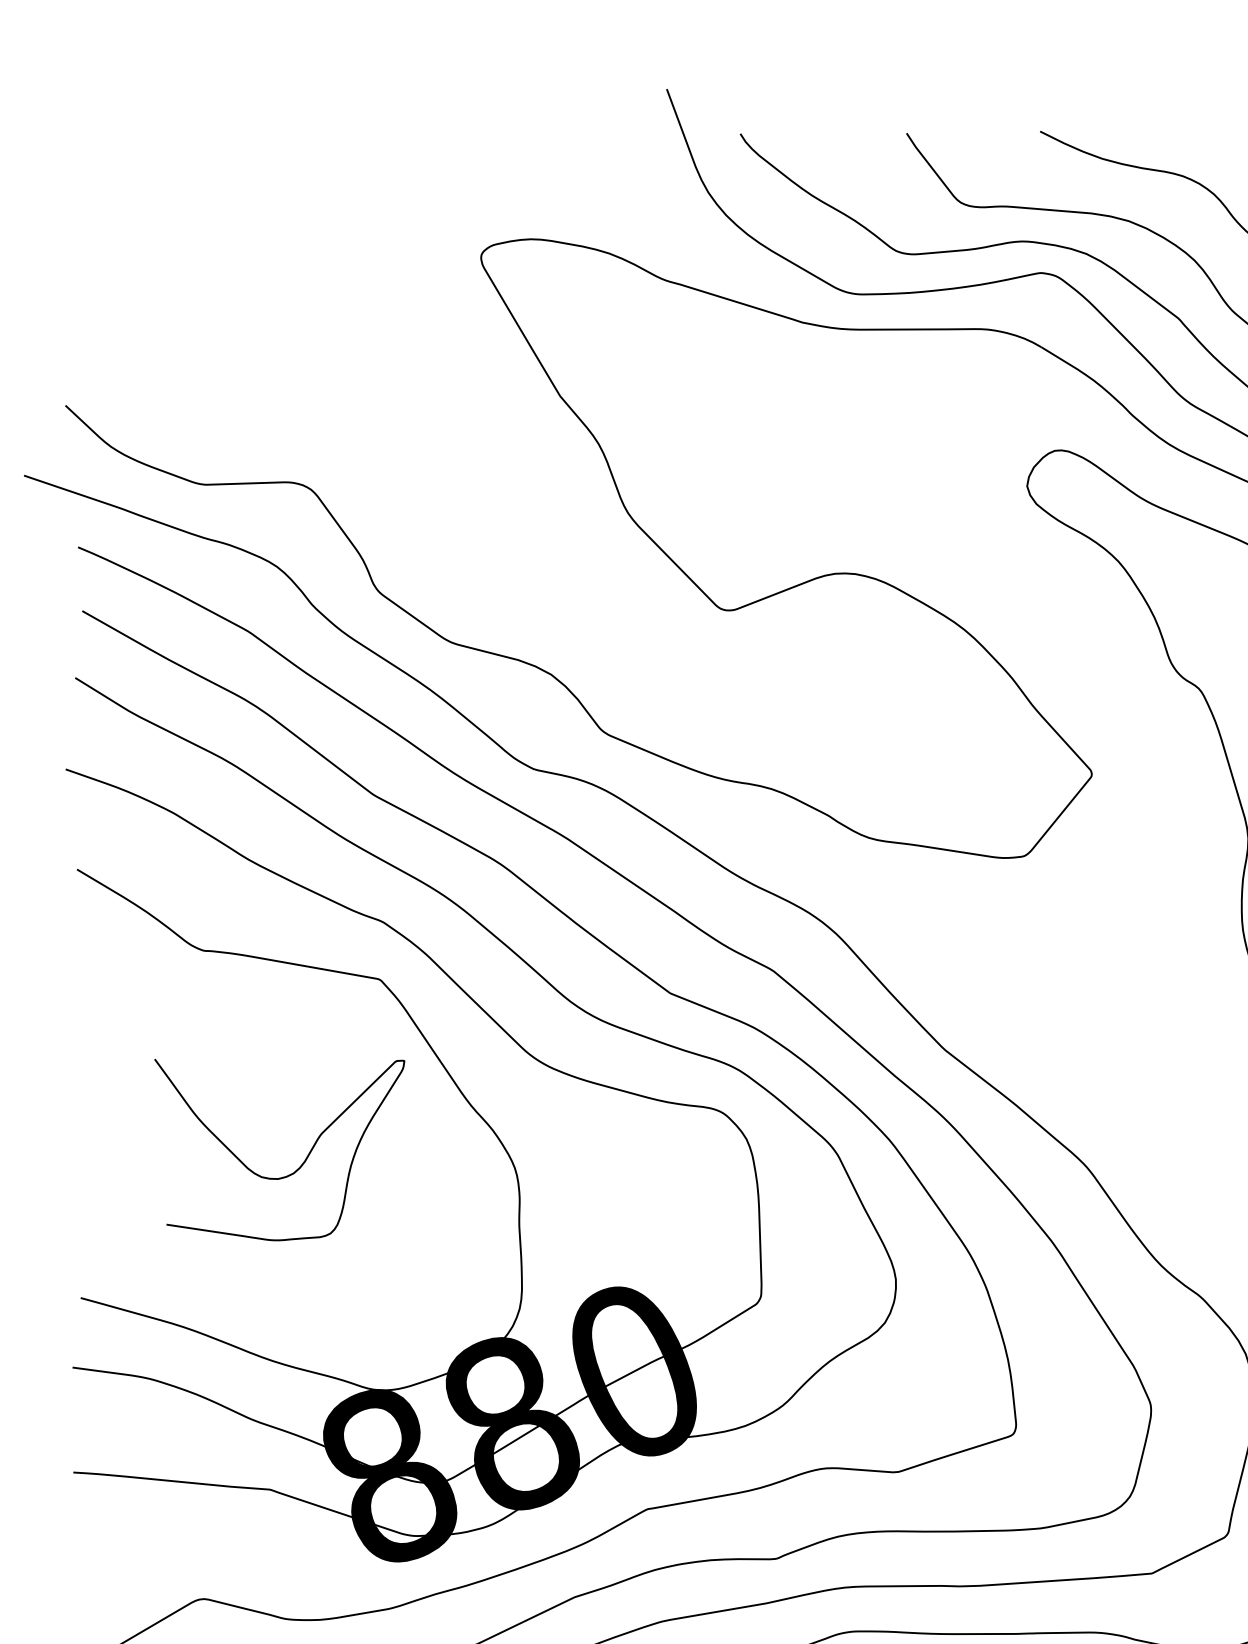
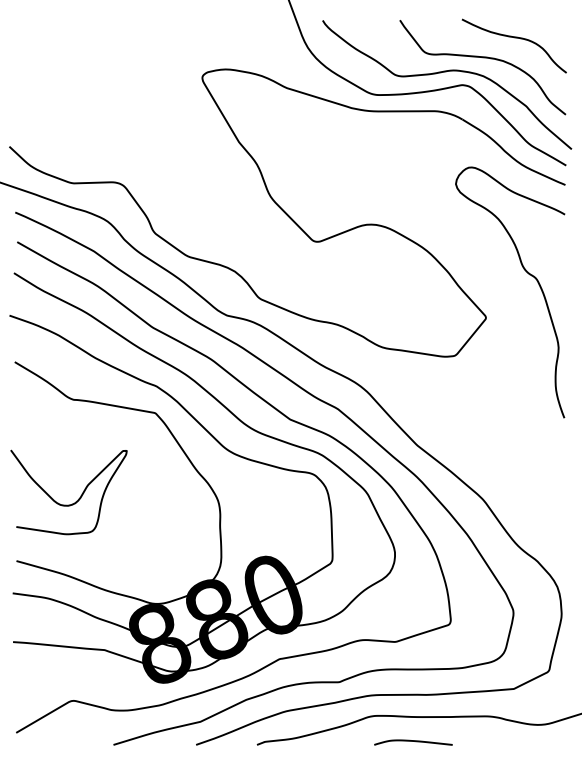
curve: (296, 1167) -> (76, 500), moved

